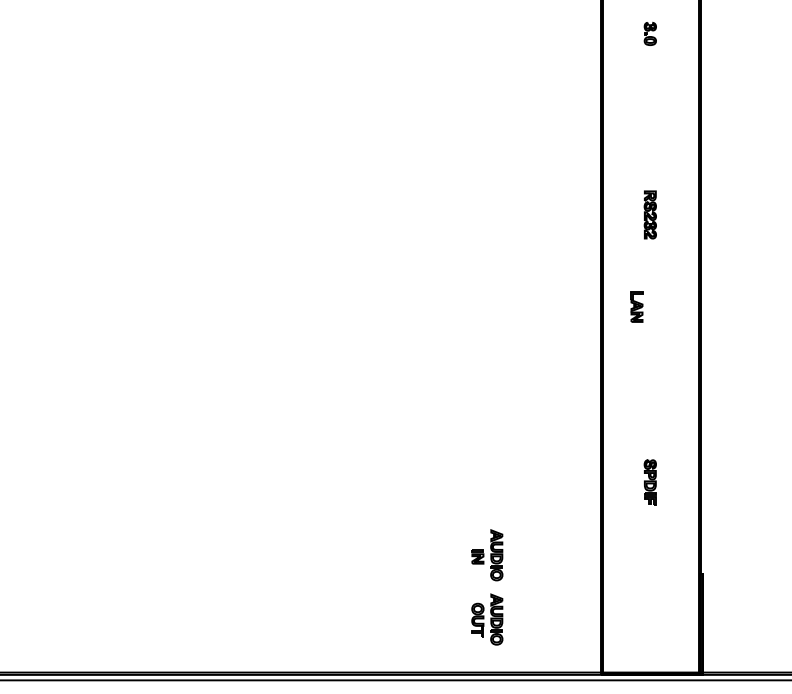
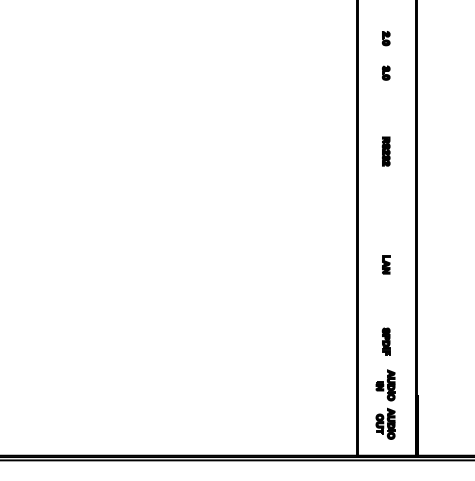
part: (649, 214) -> (385, 151), moved
part: (637, 306) -> (386, 264), moved
part: (487, 587) -> (385, 404), moved

